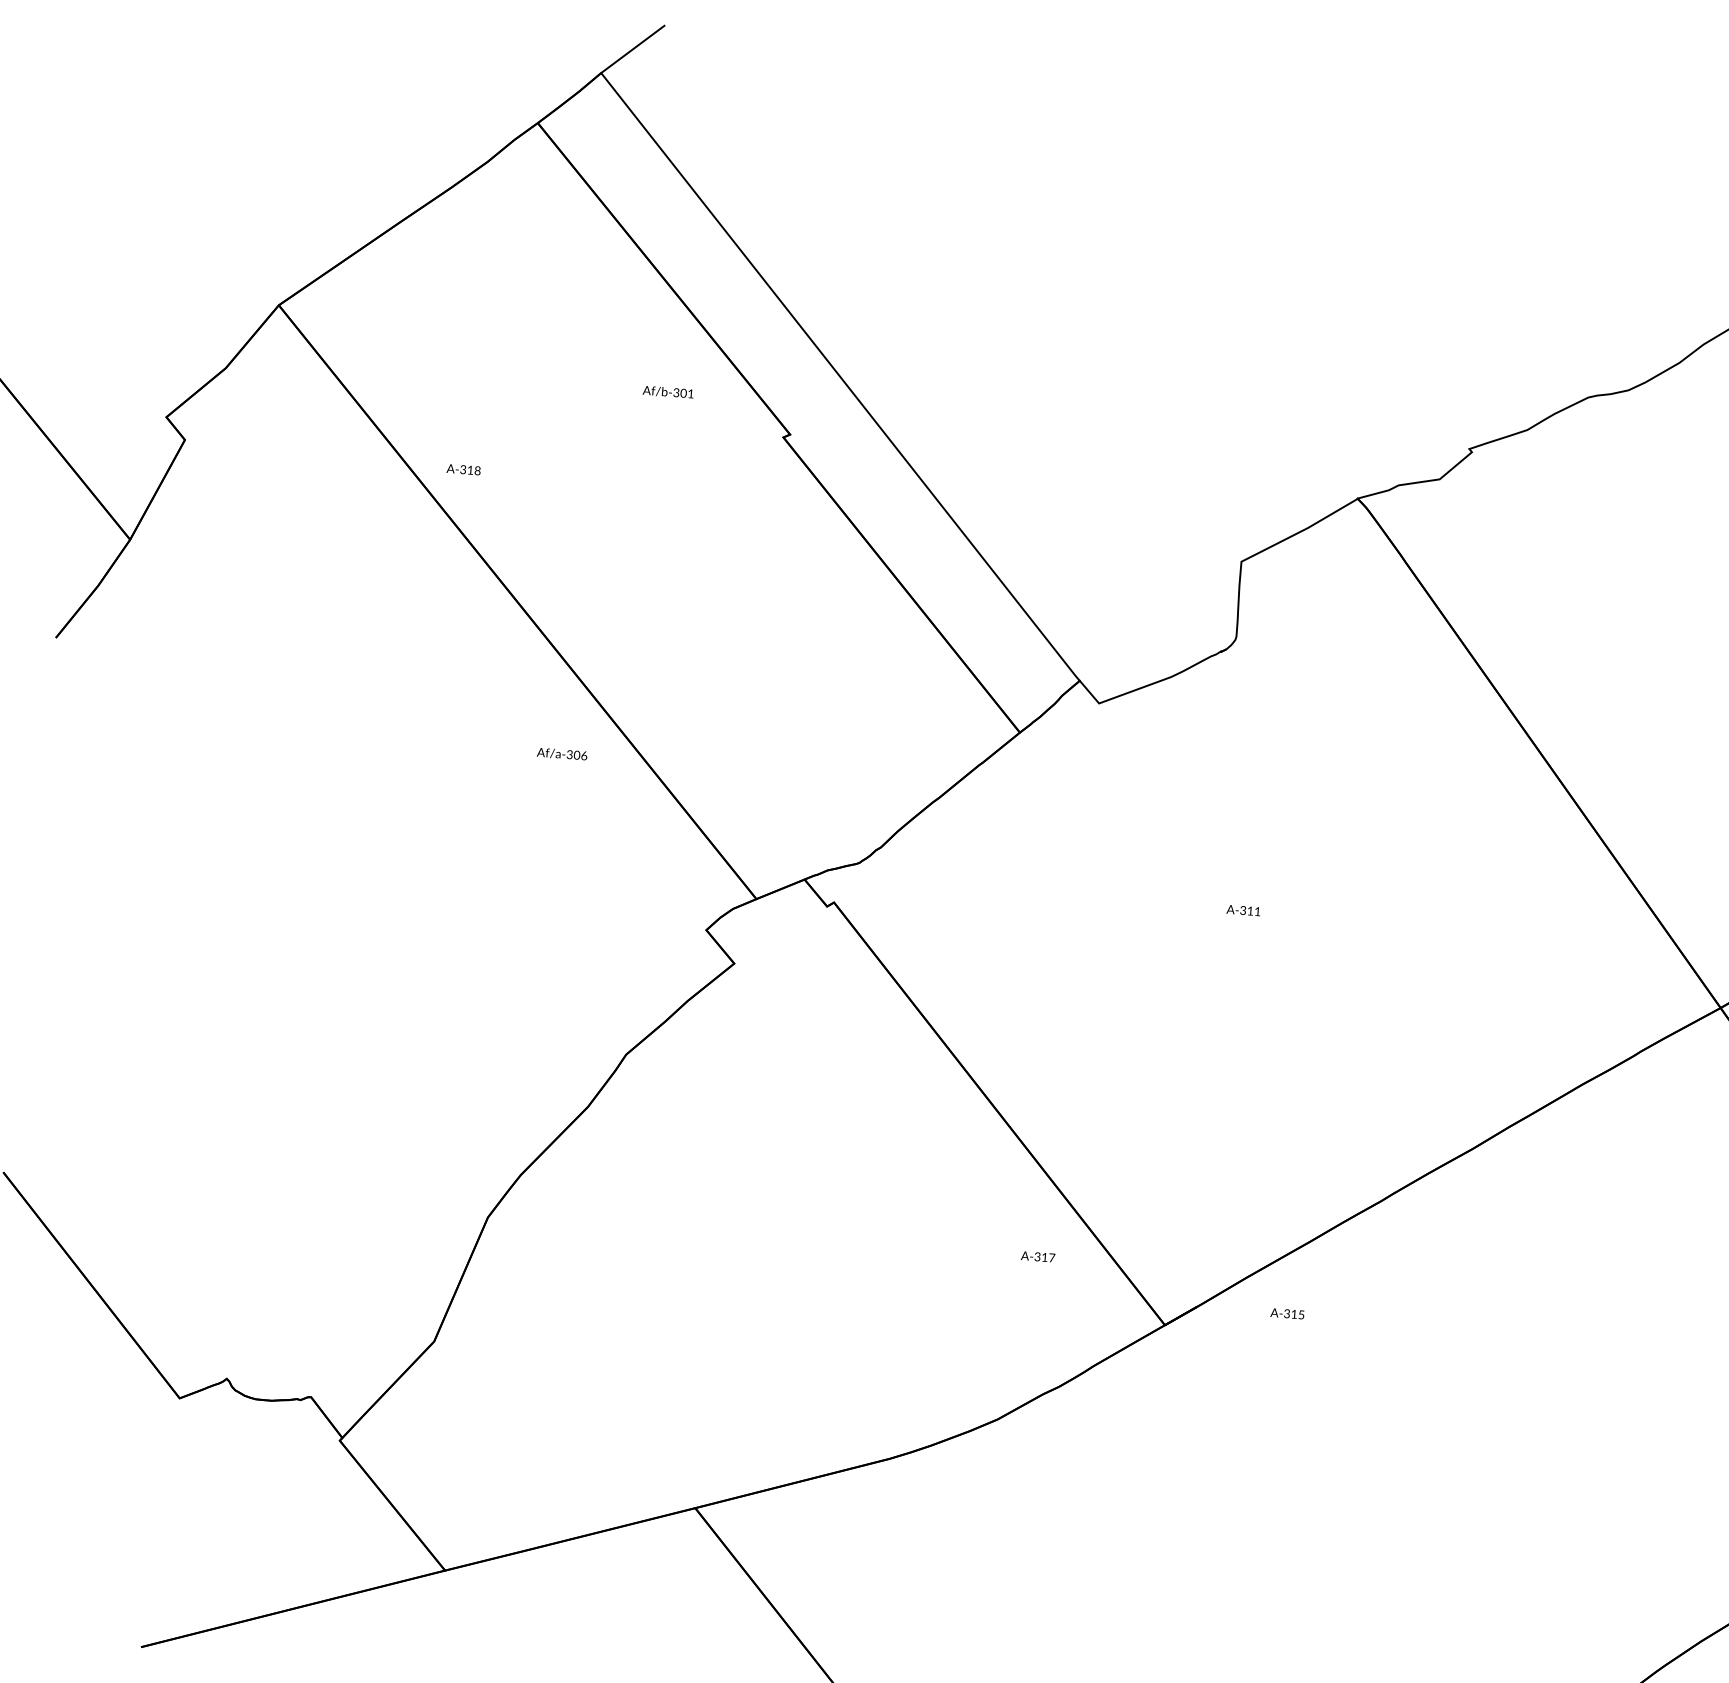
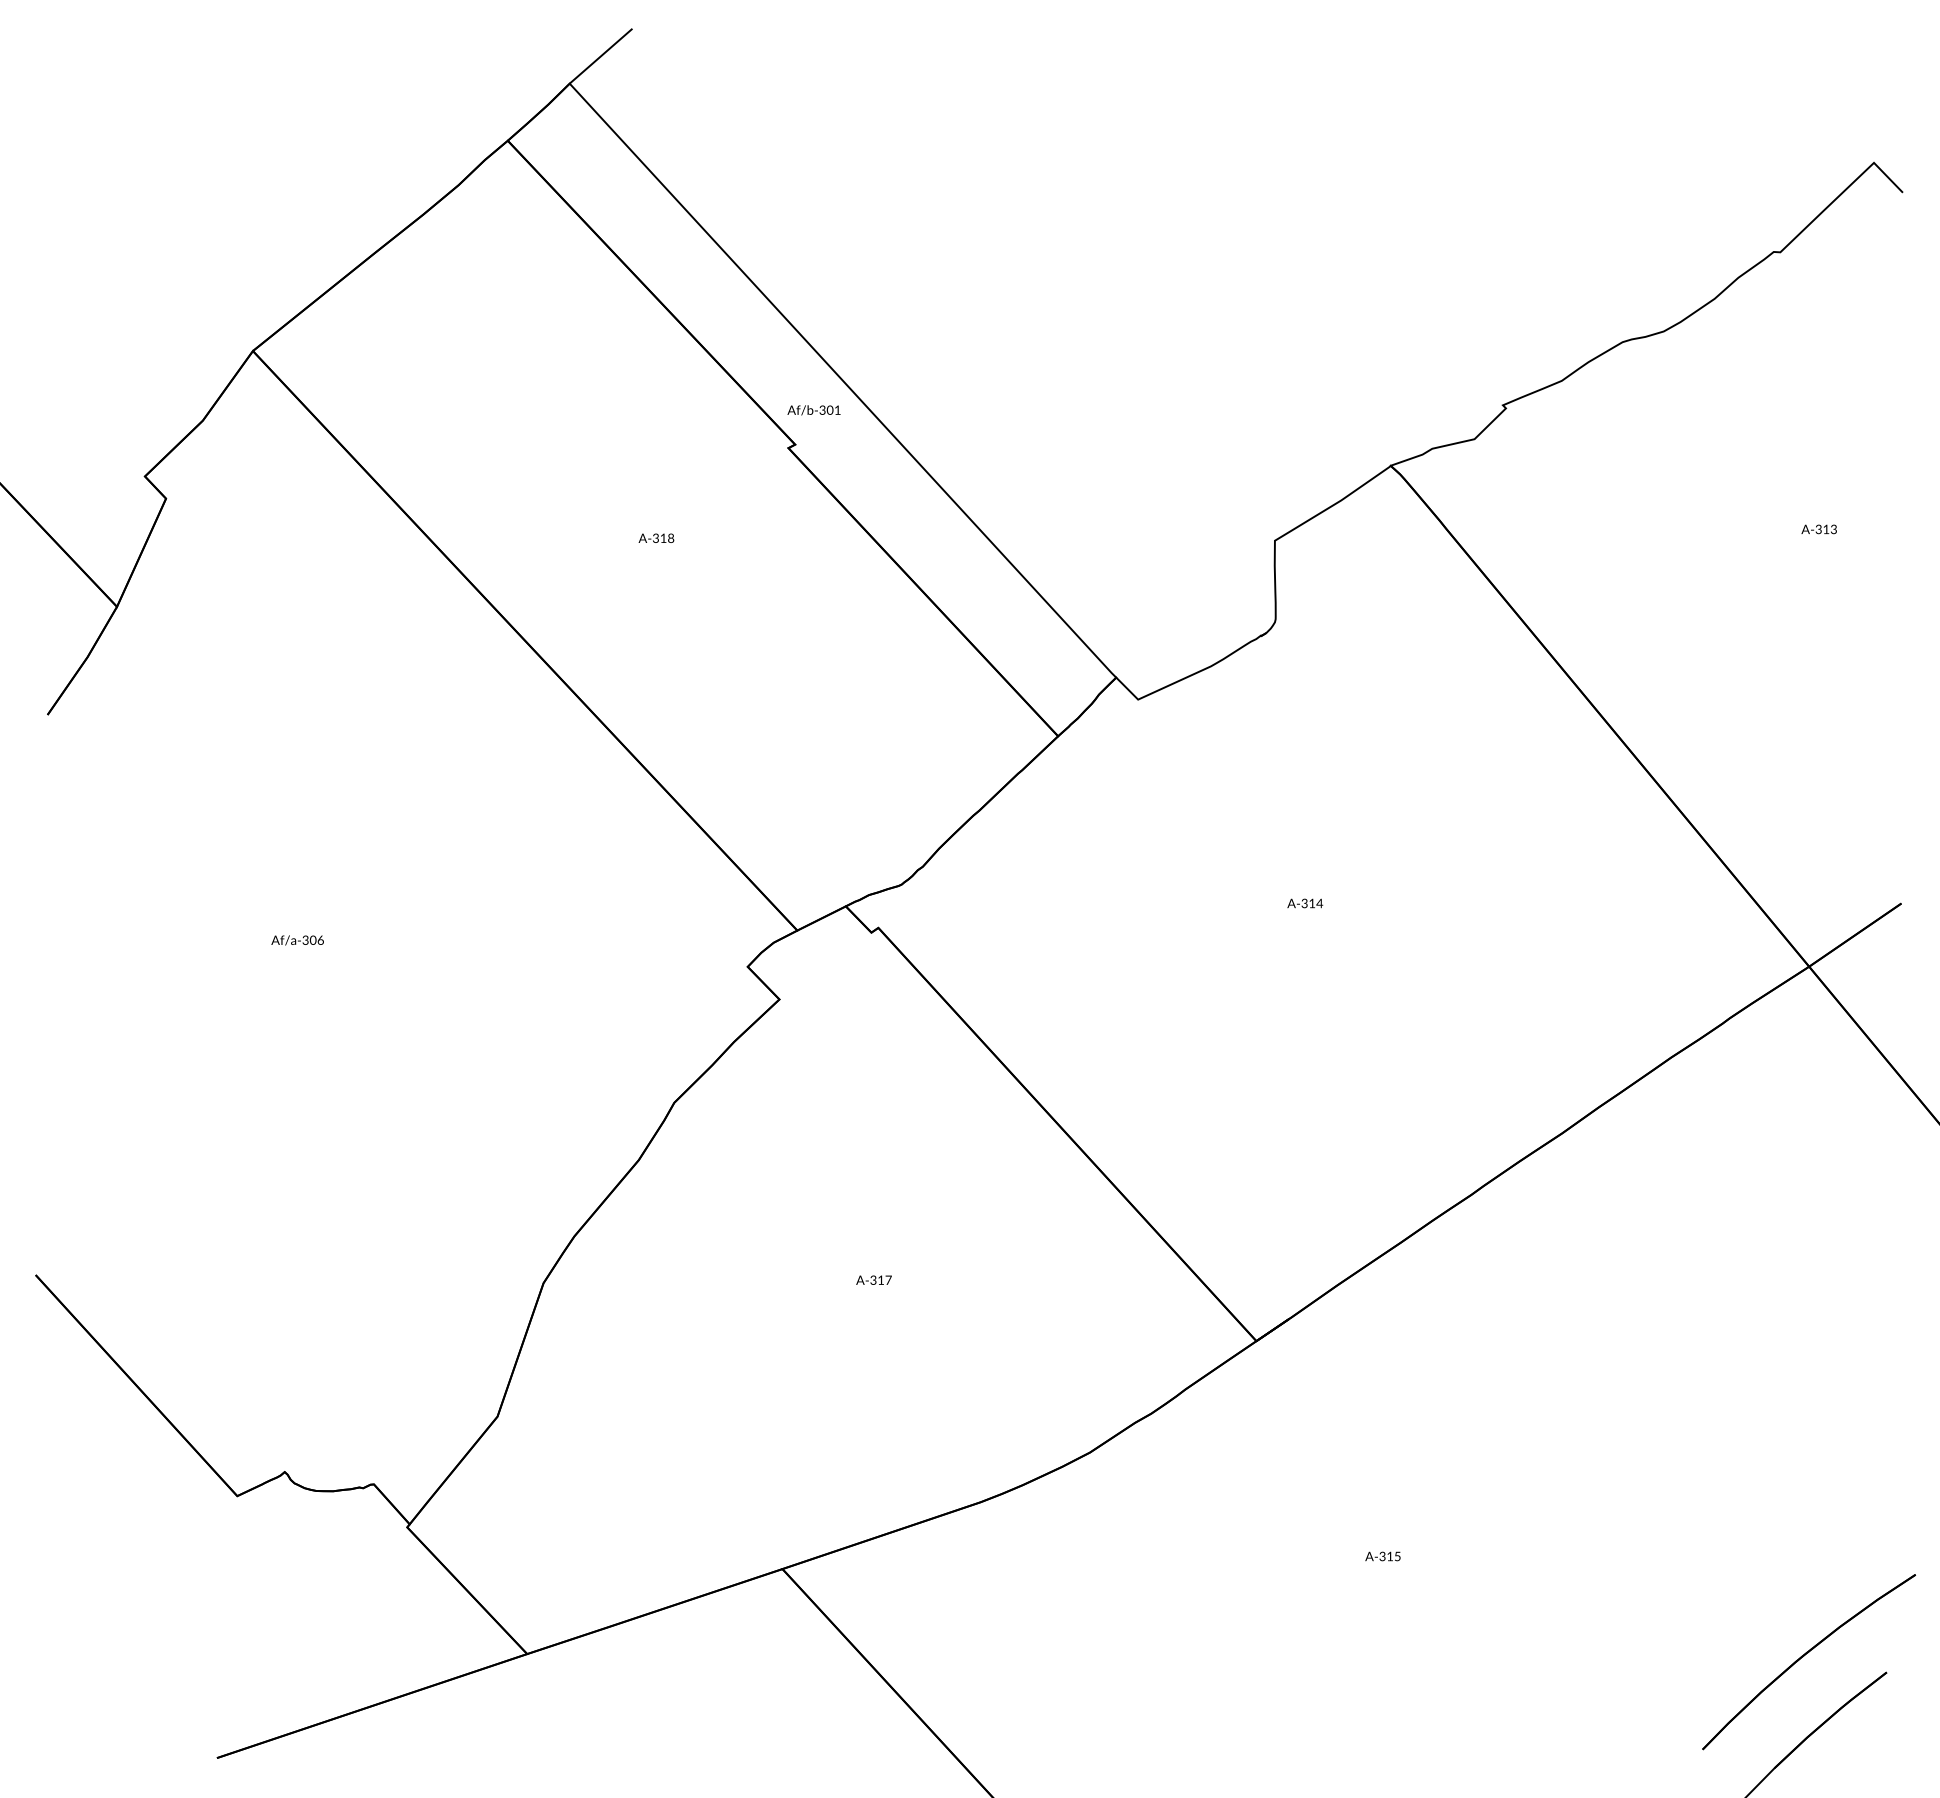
text: (667, 392) -> (813, 410), moved
text: (463, 468) -> (656, 537), moved
text: (562, 754) -> (297, 940), moved
text: (1257, 911) -> (1319, 903), A-311 -> A-314
text: (1037, 1256) -> (873, 1279), moved
text: (1287, 1313) -> (1382, 1556), moved

